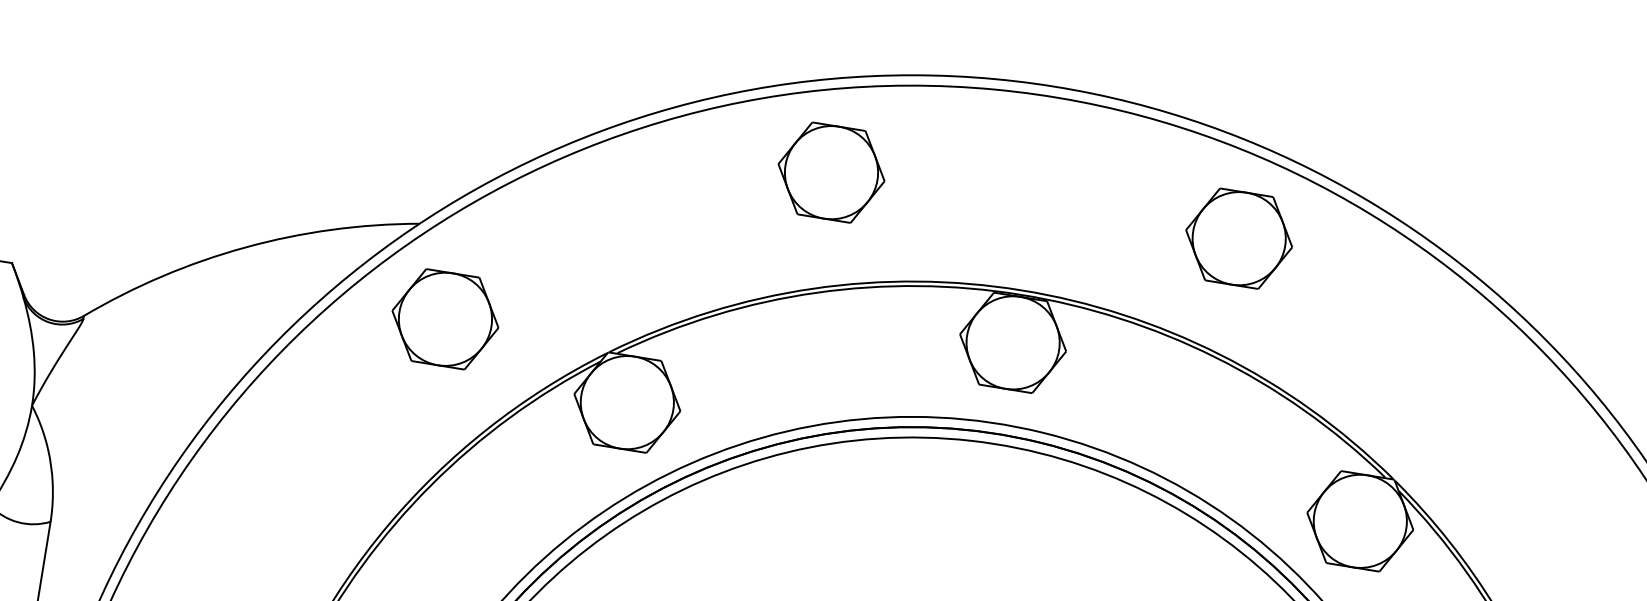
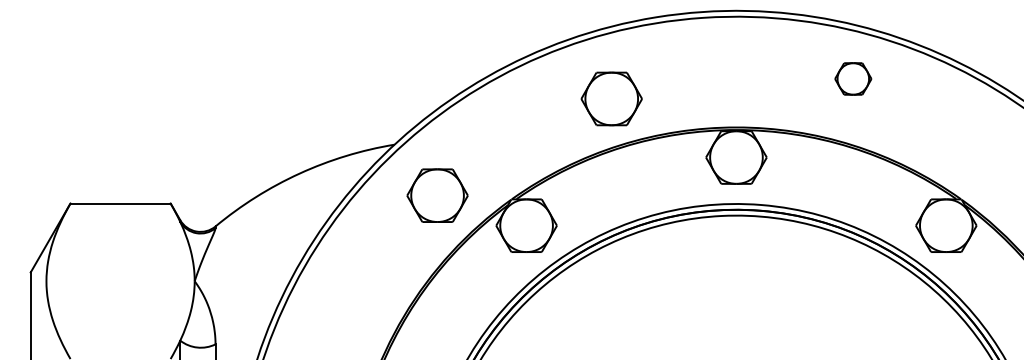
part: (831, 171) -> (611, 98), moved
part: (1239, 237) -> (853, 78), size x0.6
part: (445, 318) -> (437, 195), moved

